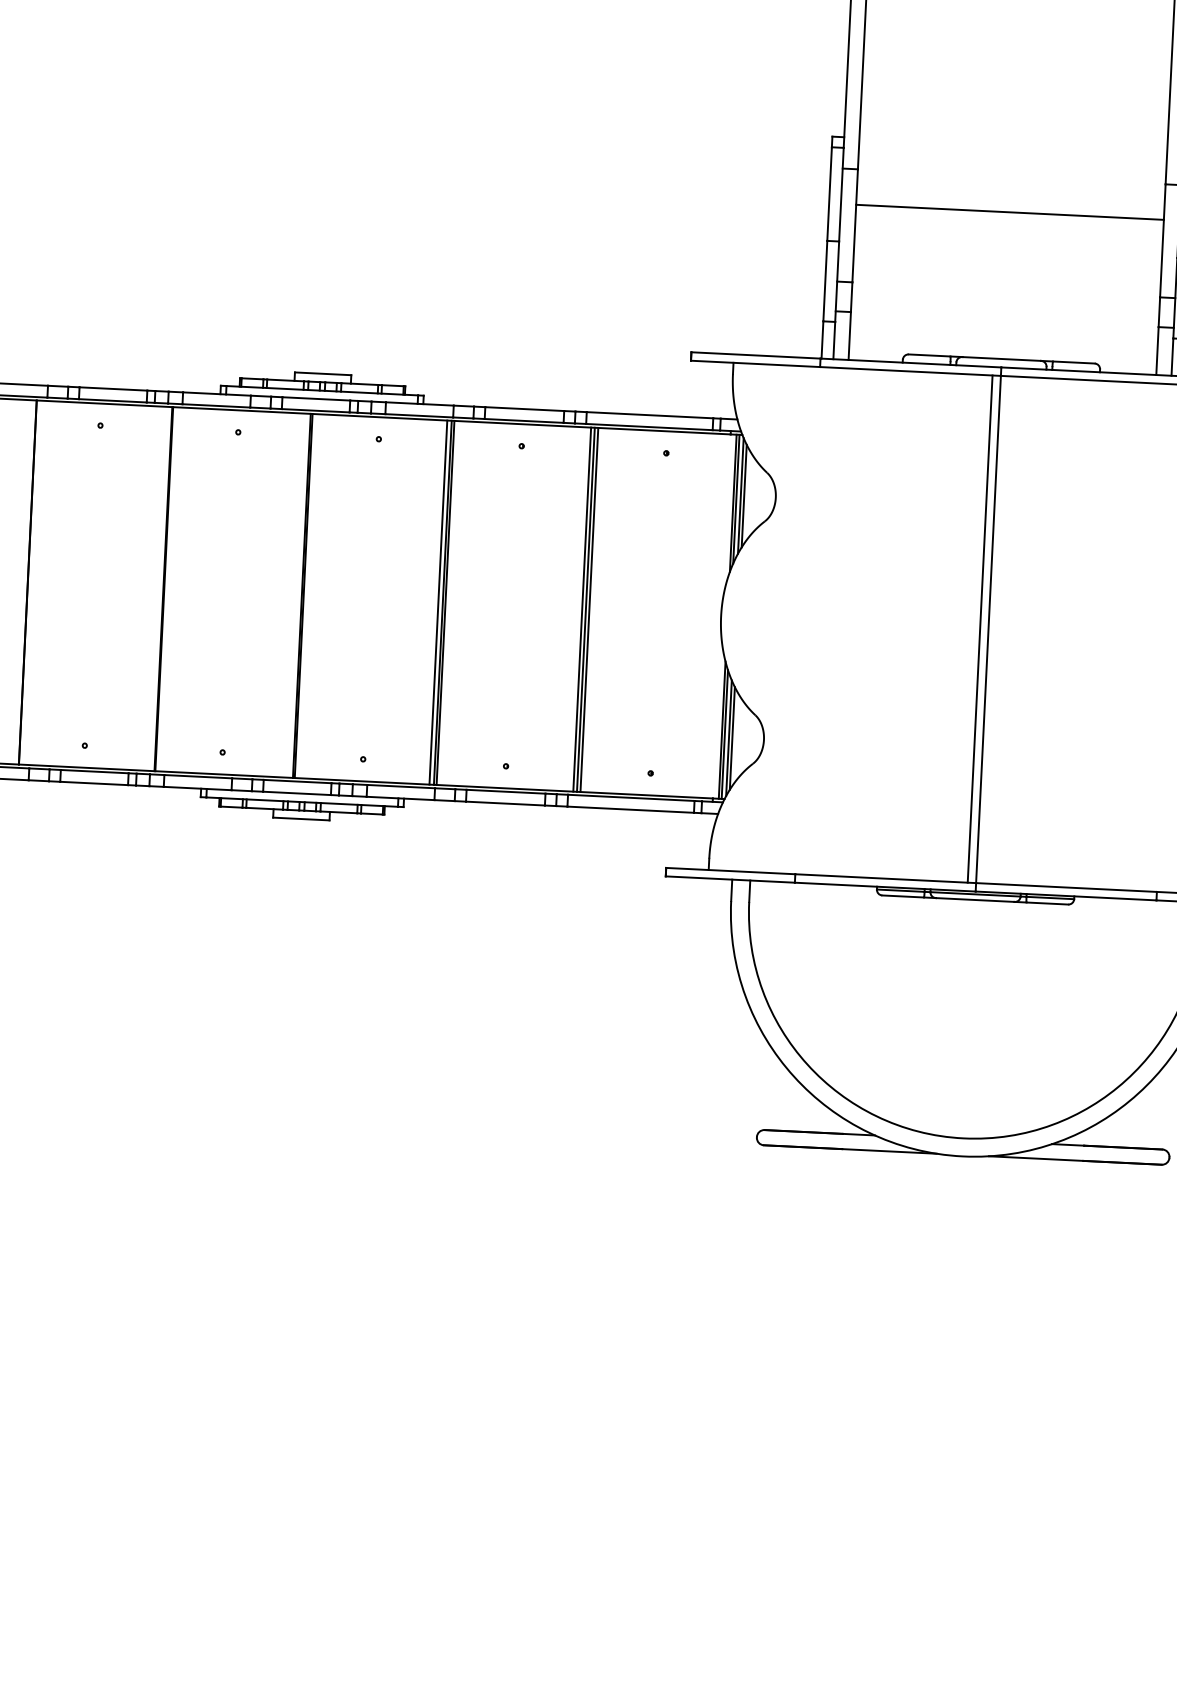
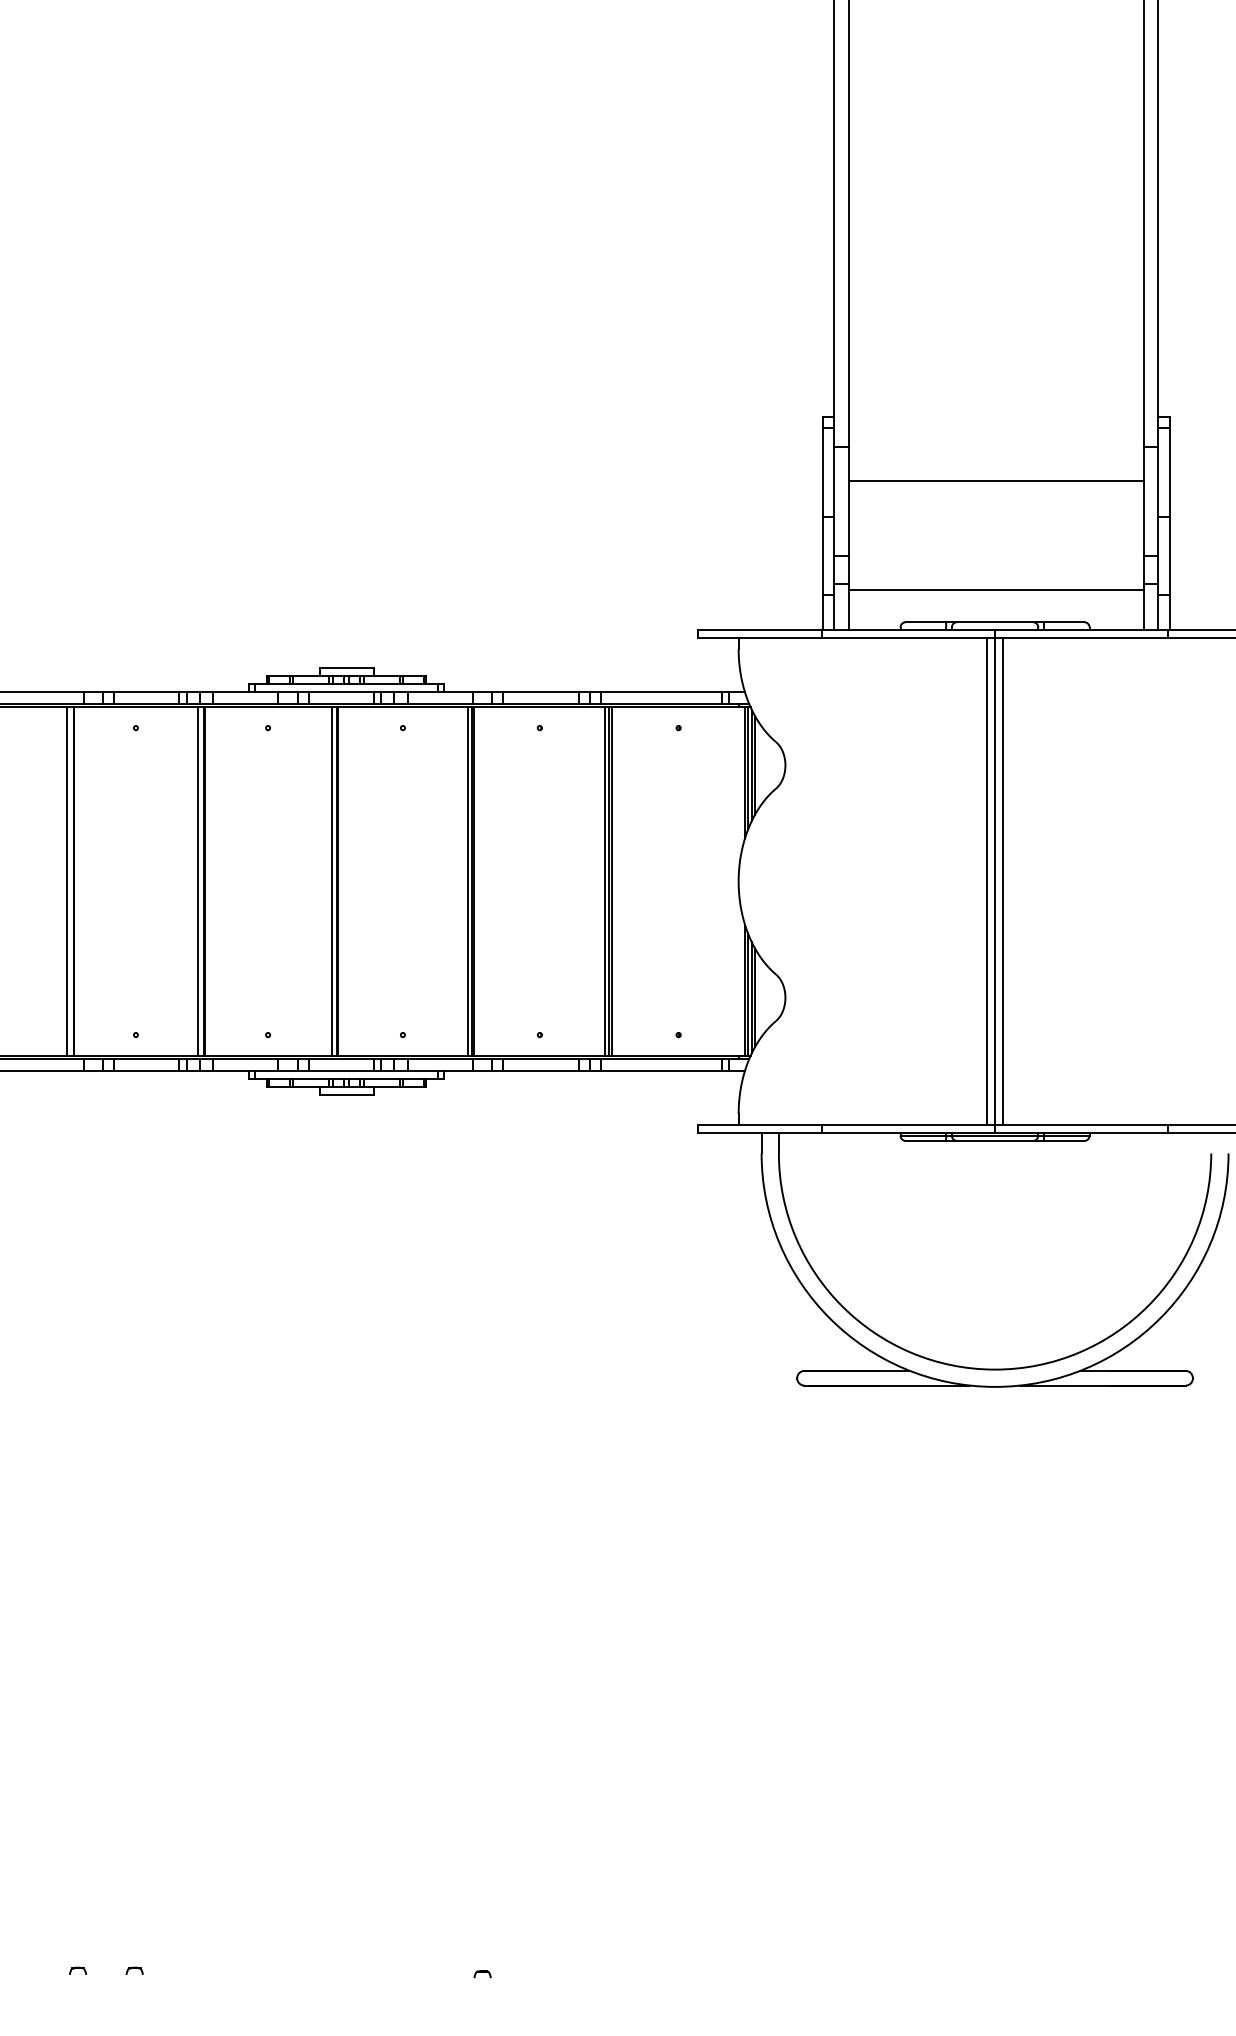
line: (1003, 324) -> (995, 589), added
line: (21, 582) -> (67, 881), added
line: (157, 588) -> (198, 881), added
line: (296, 595) -> (331, 881), added
line: (997, 629) -> (1003, 881), added

